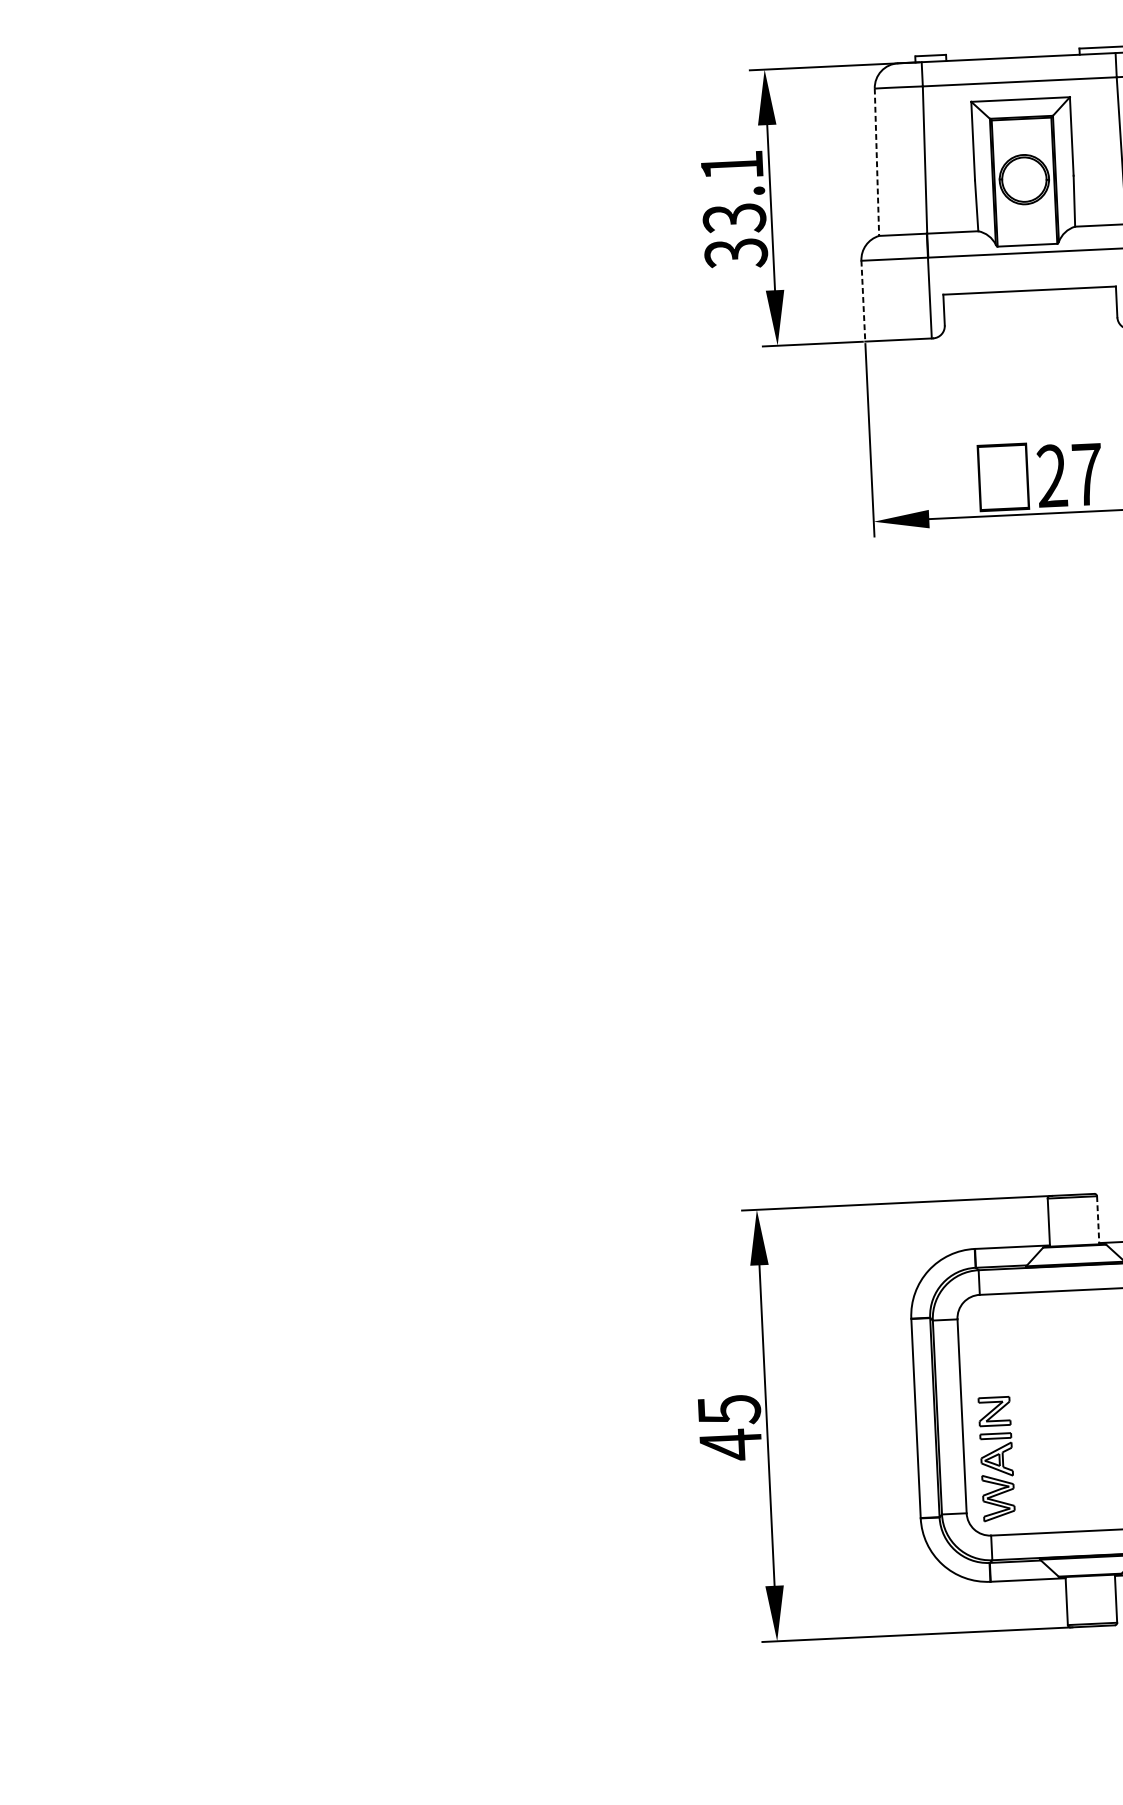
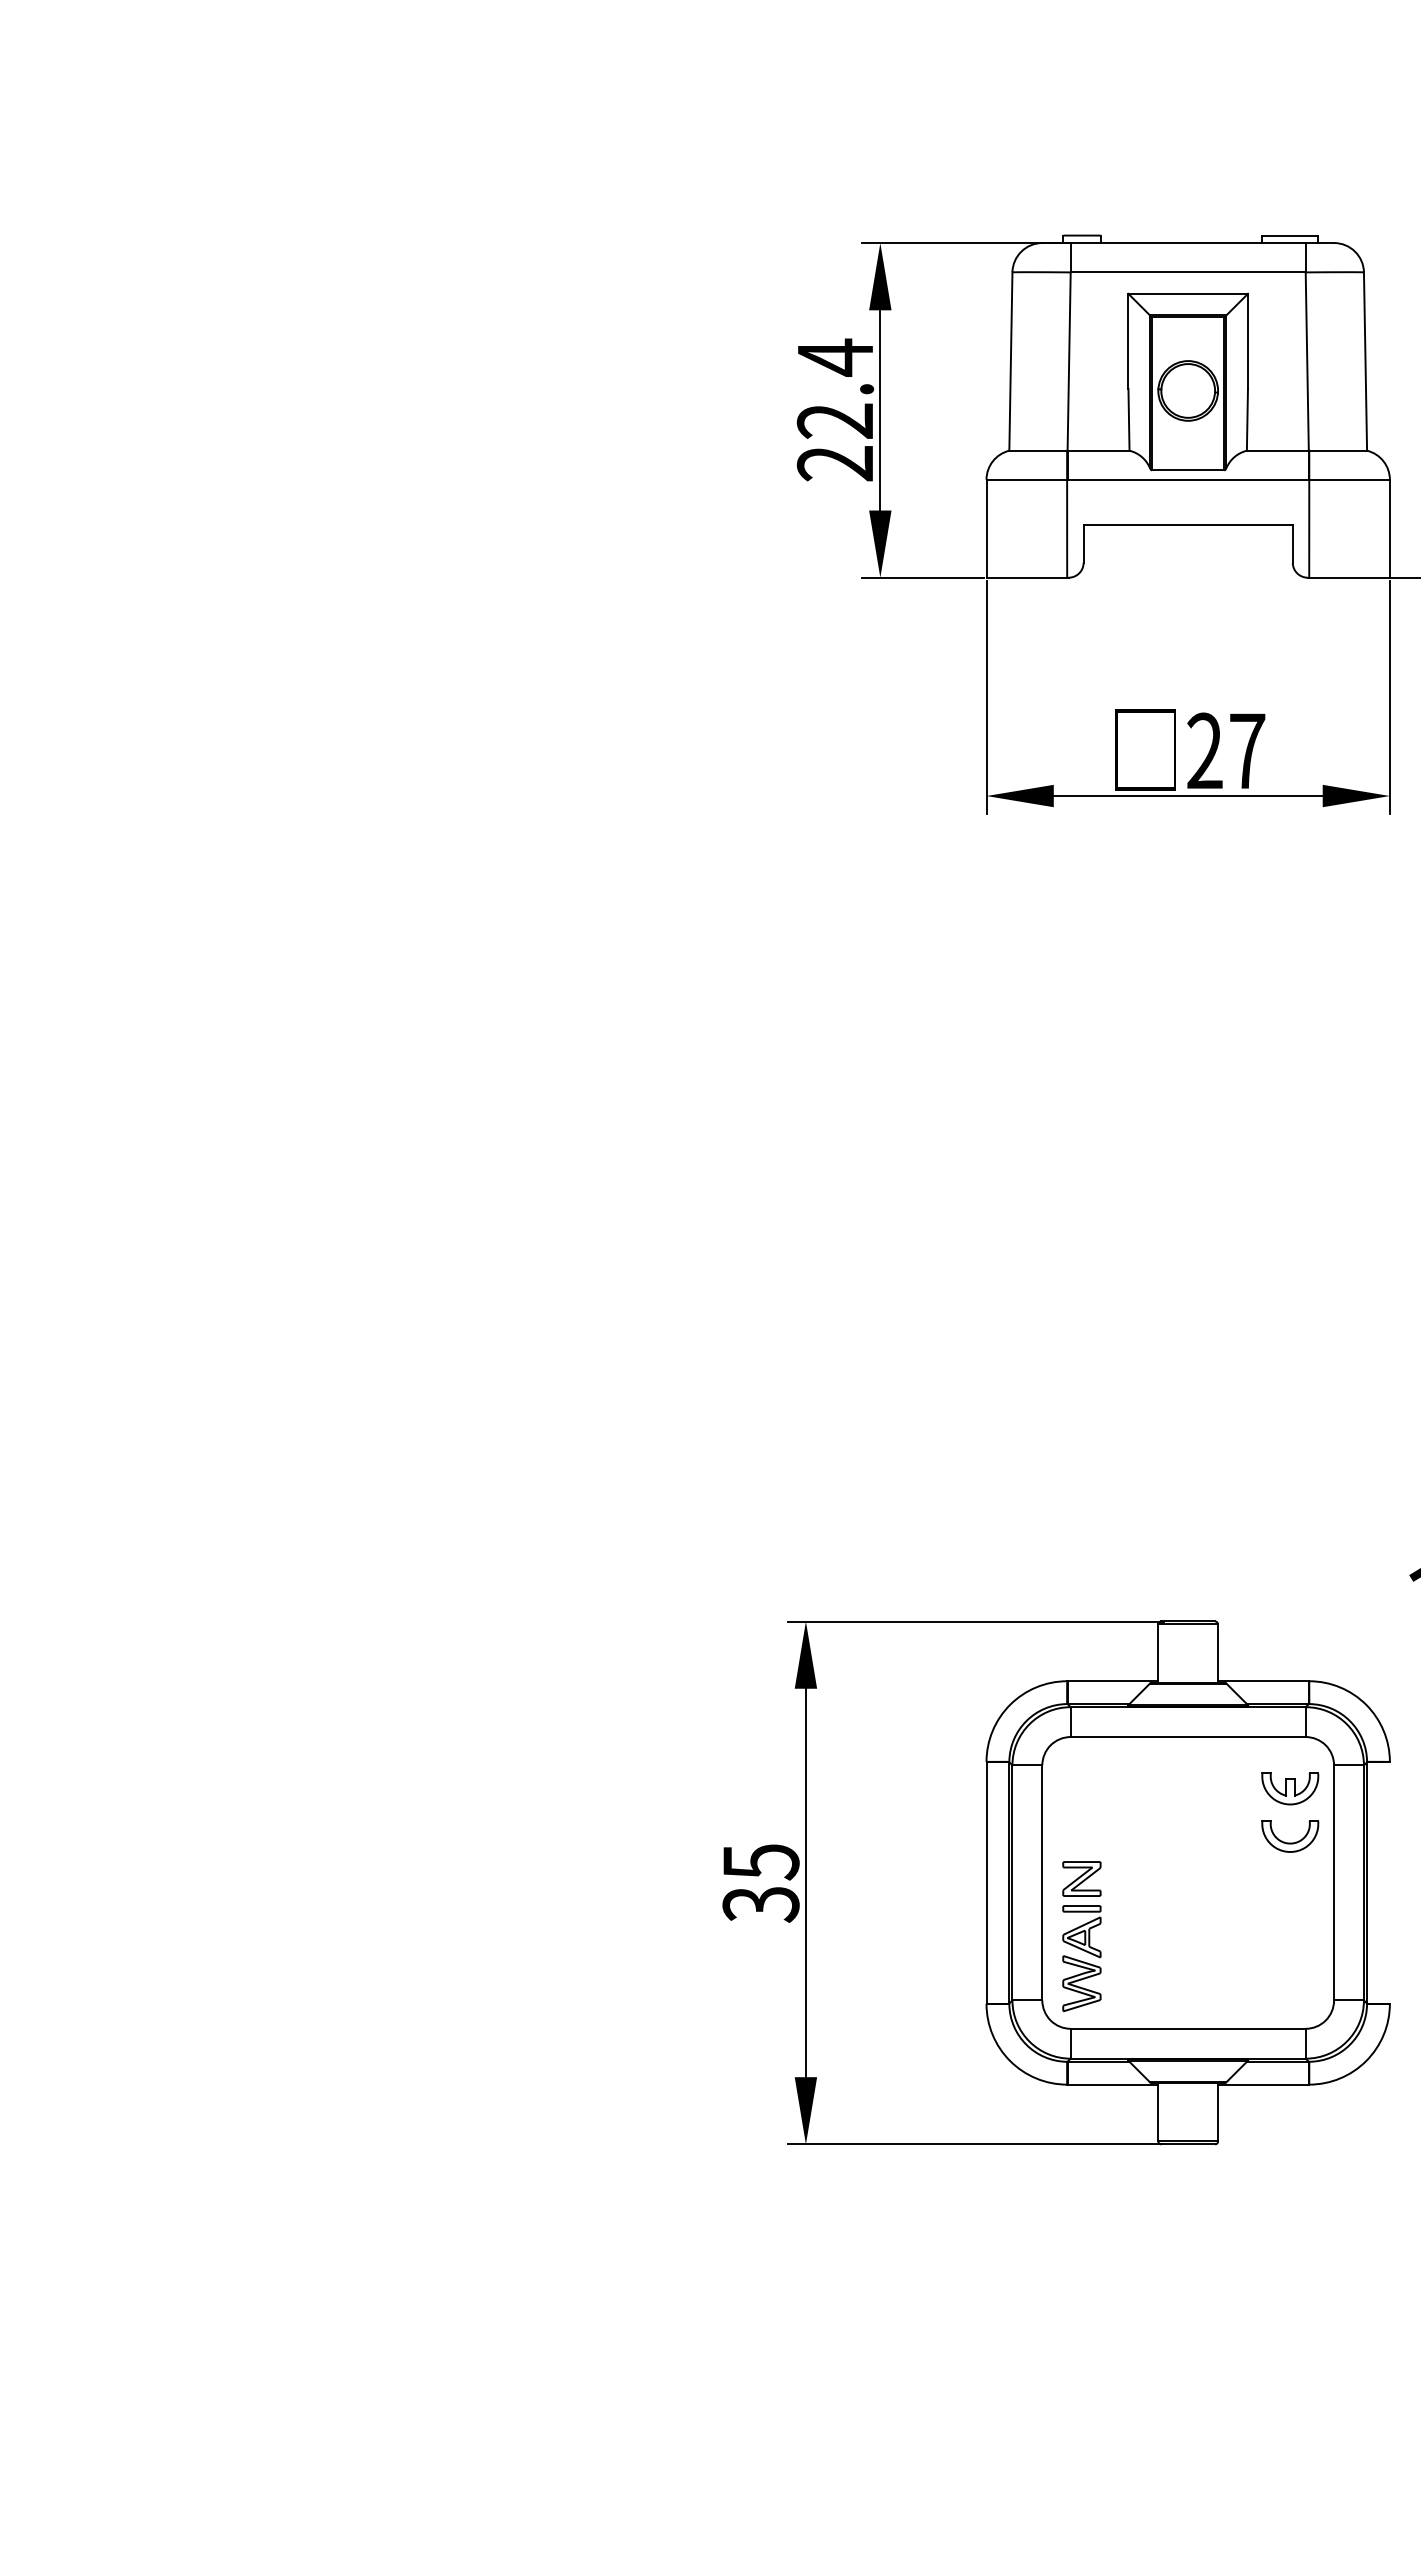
line: (876, 163) -> (1010, 362), dashed -> solid
text: (734, 209) -> (835, 410), 33.1 -> 22.4
line: (863, 300) -> (986, 528), dashed -> solid
line: (1098, 1221) -> (1218, 1654), dashed -> solid
text: (730, 1445) -> (760, 1904), 45 -> 35

